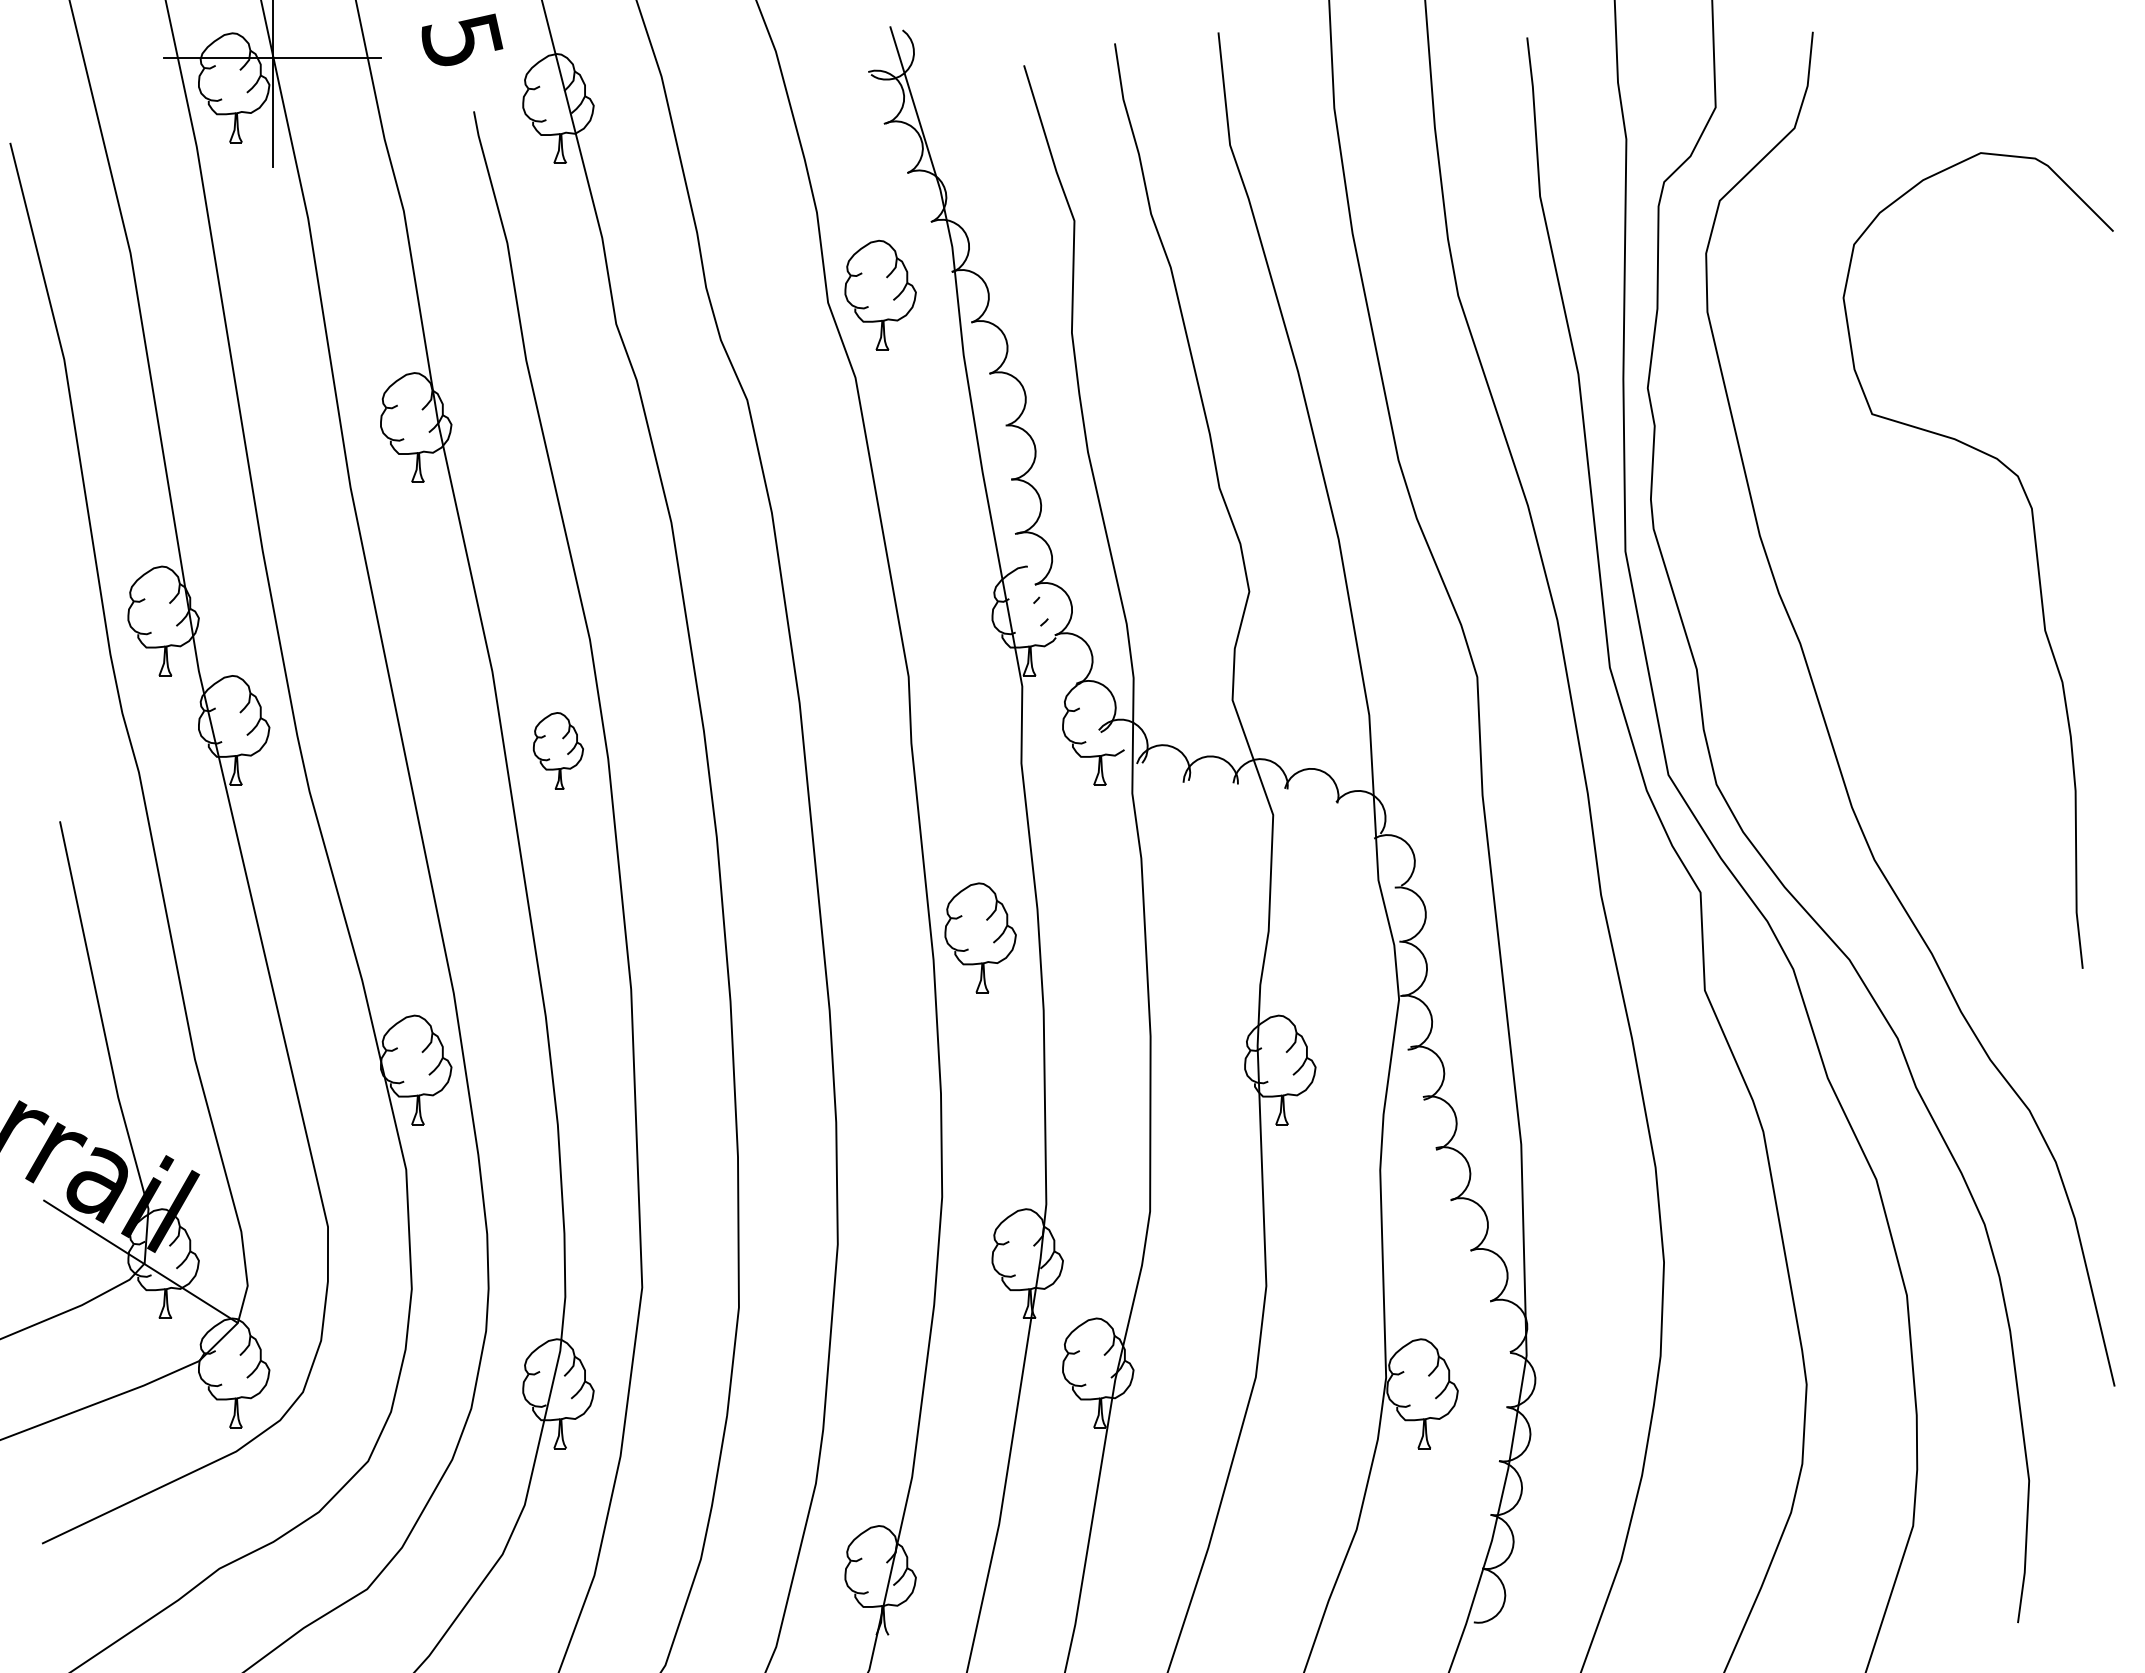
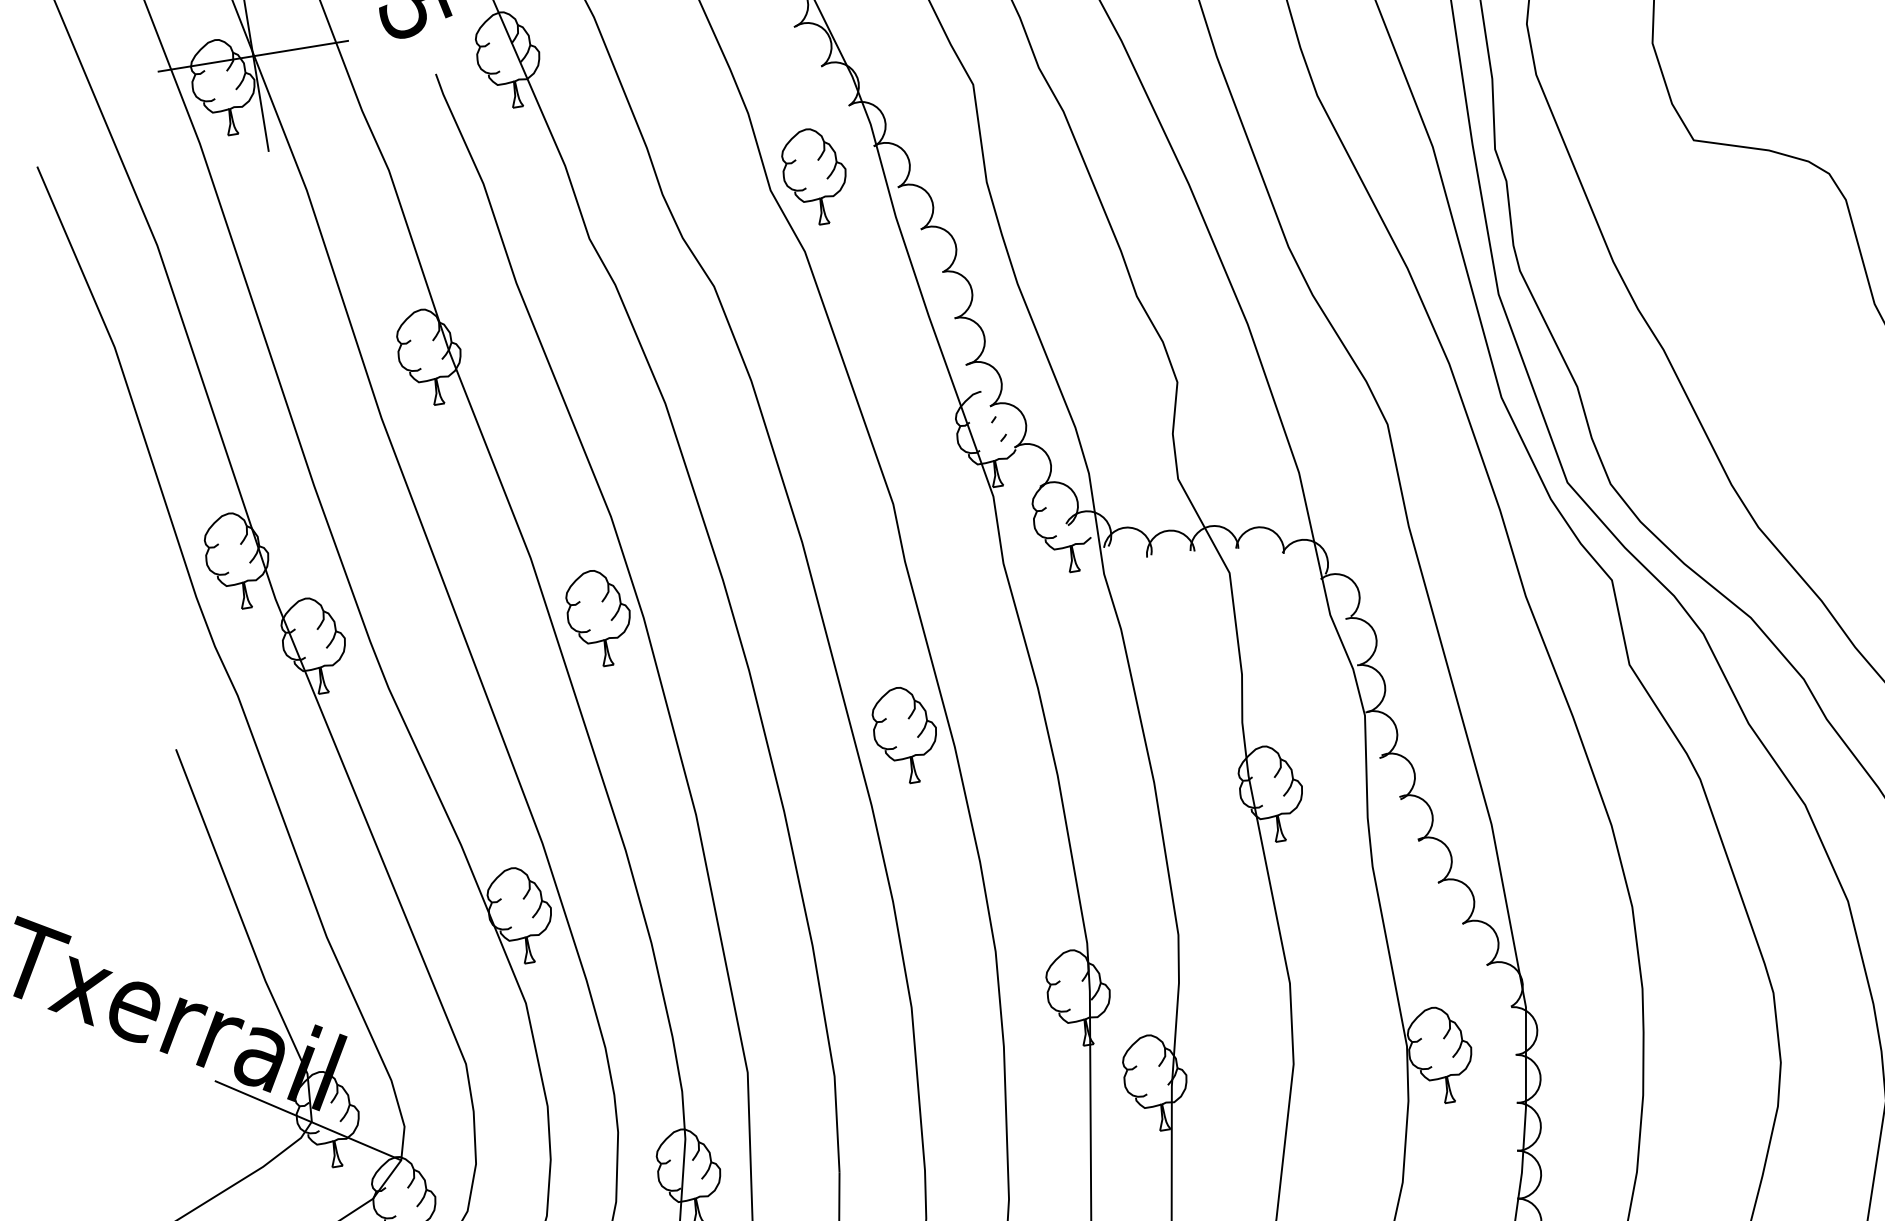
part: (558, 750) -> (599, 617), size x1.43
part: (980, 937) -> (905, 734), moved

